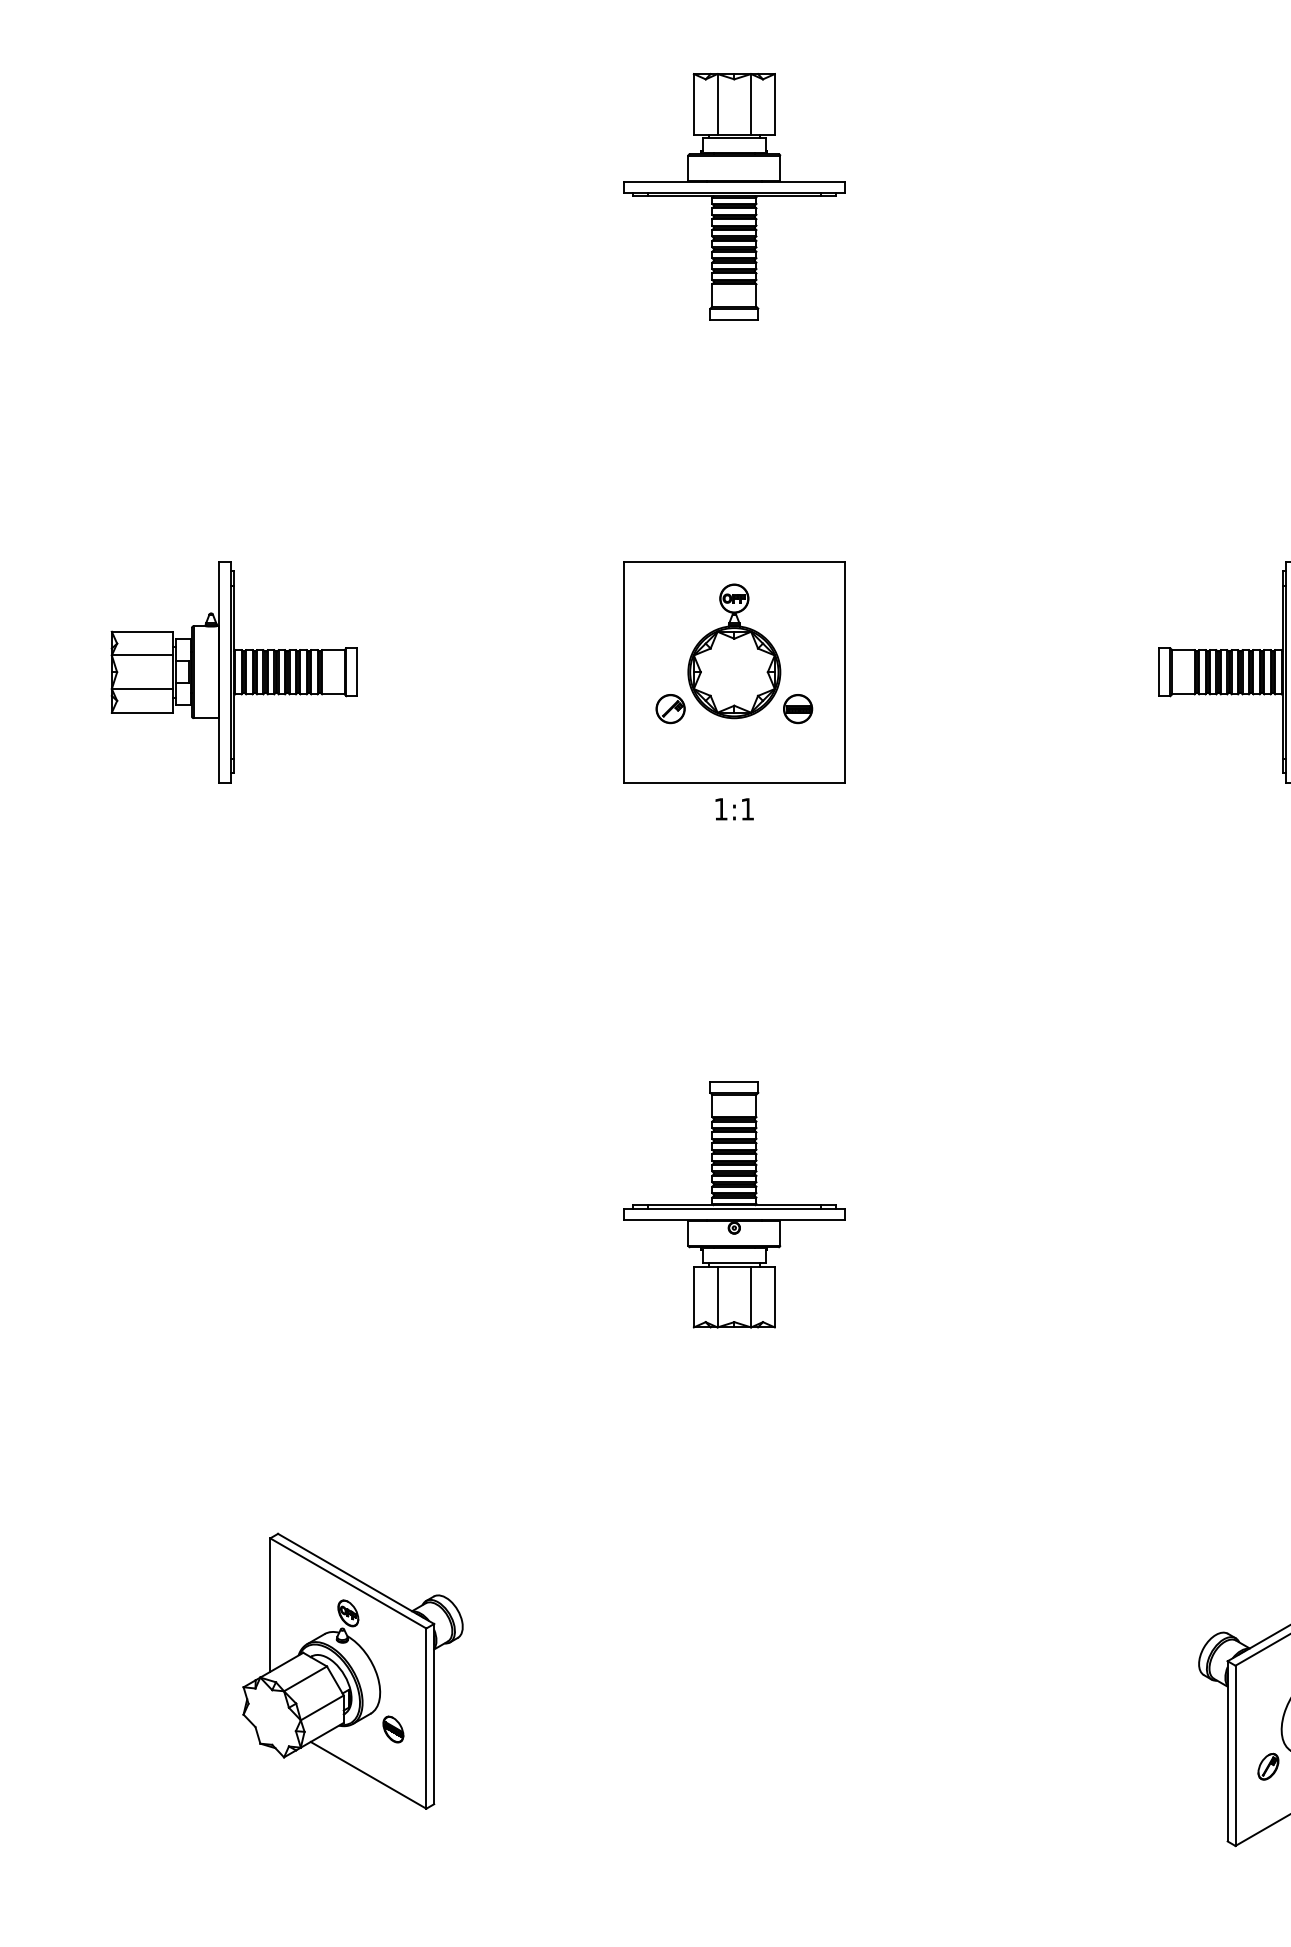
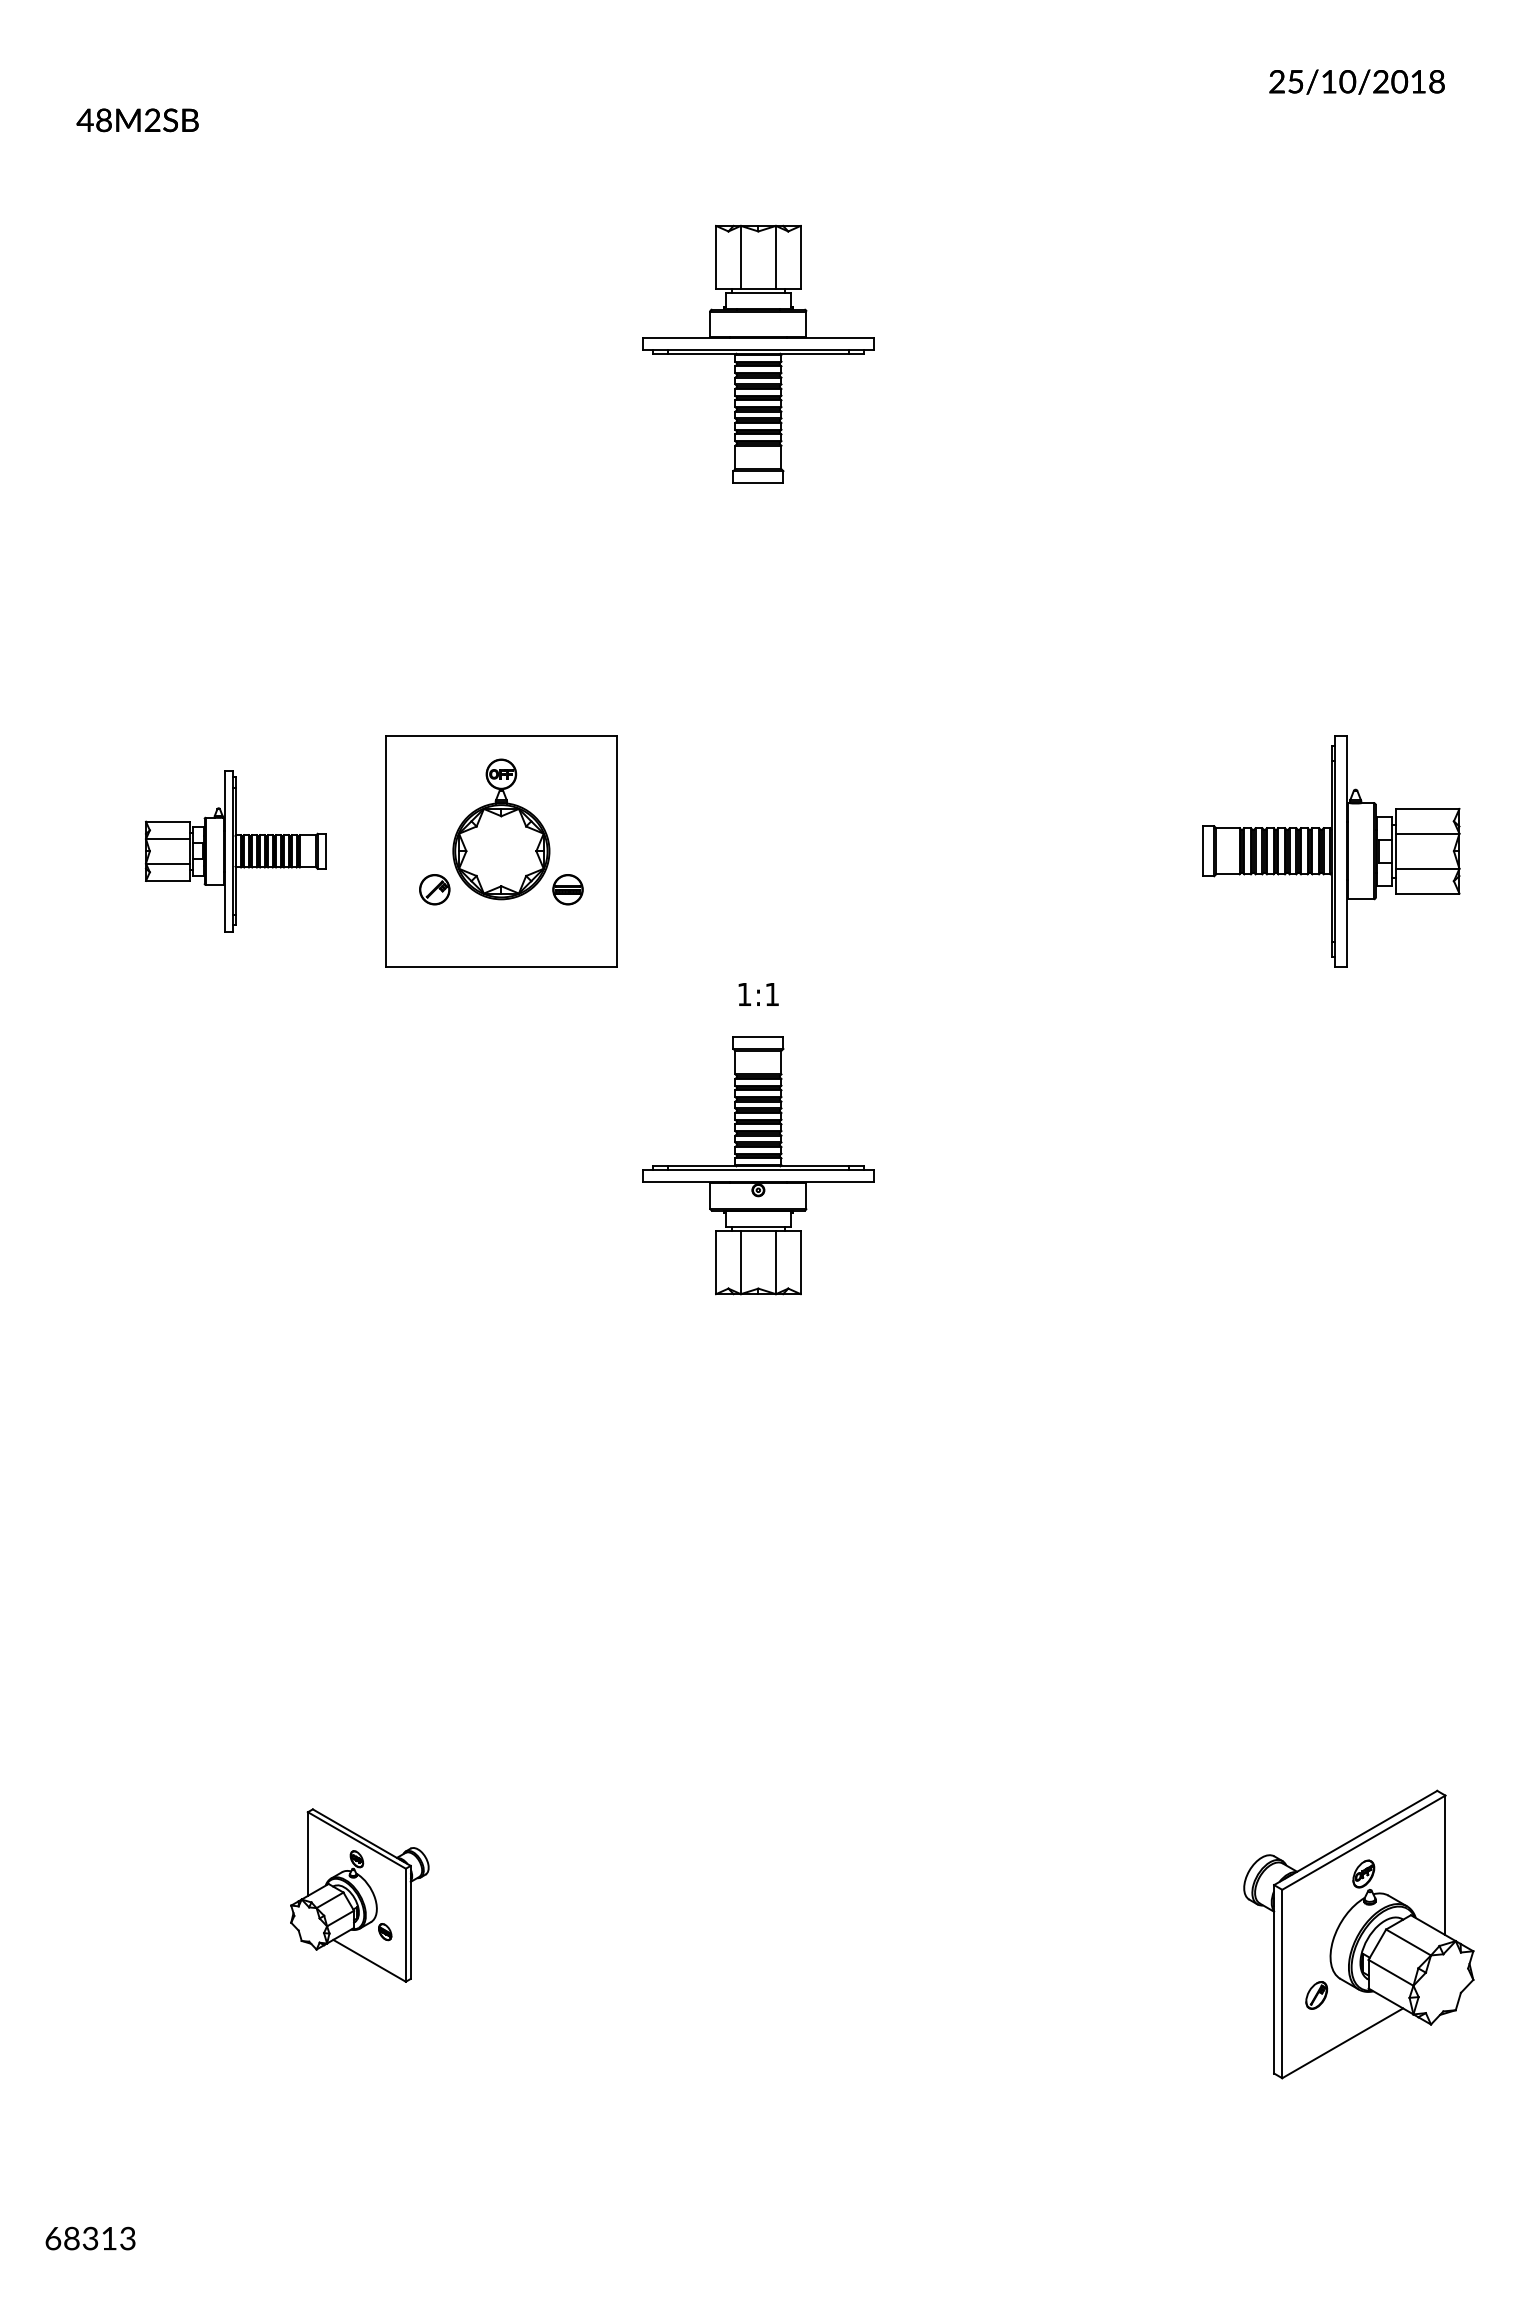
part: (234, 672) -> (235, 851), size x0.7
part: (734, 672) -> (501, 851), moved
part: (734, 1204) -> (758, 1165), moved
part: (352, 1671) -> (359, 1895), size x0.6

